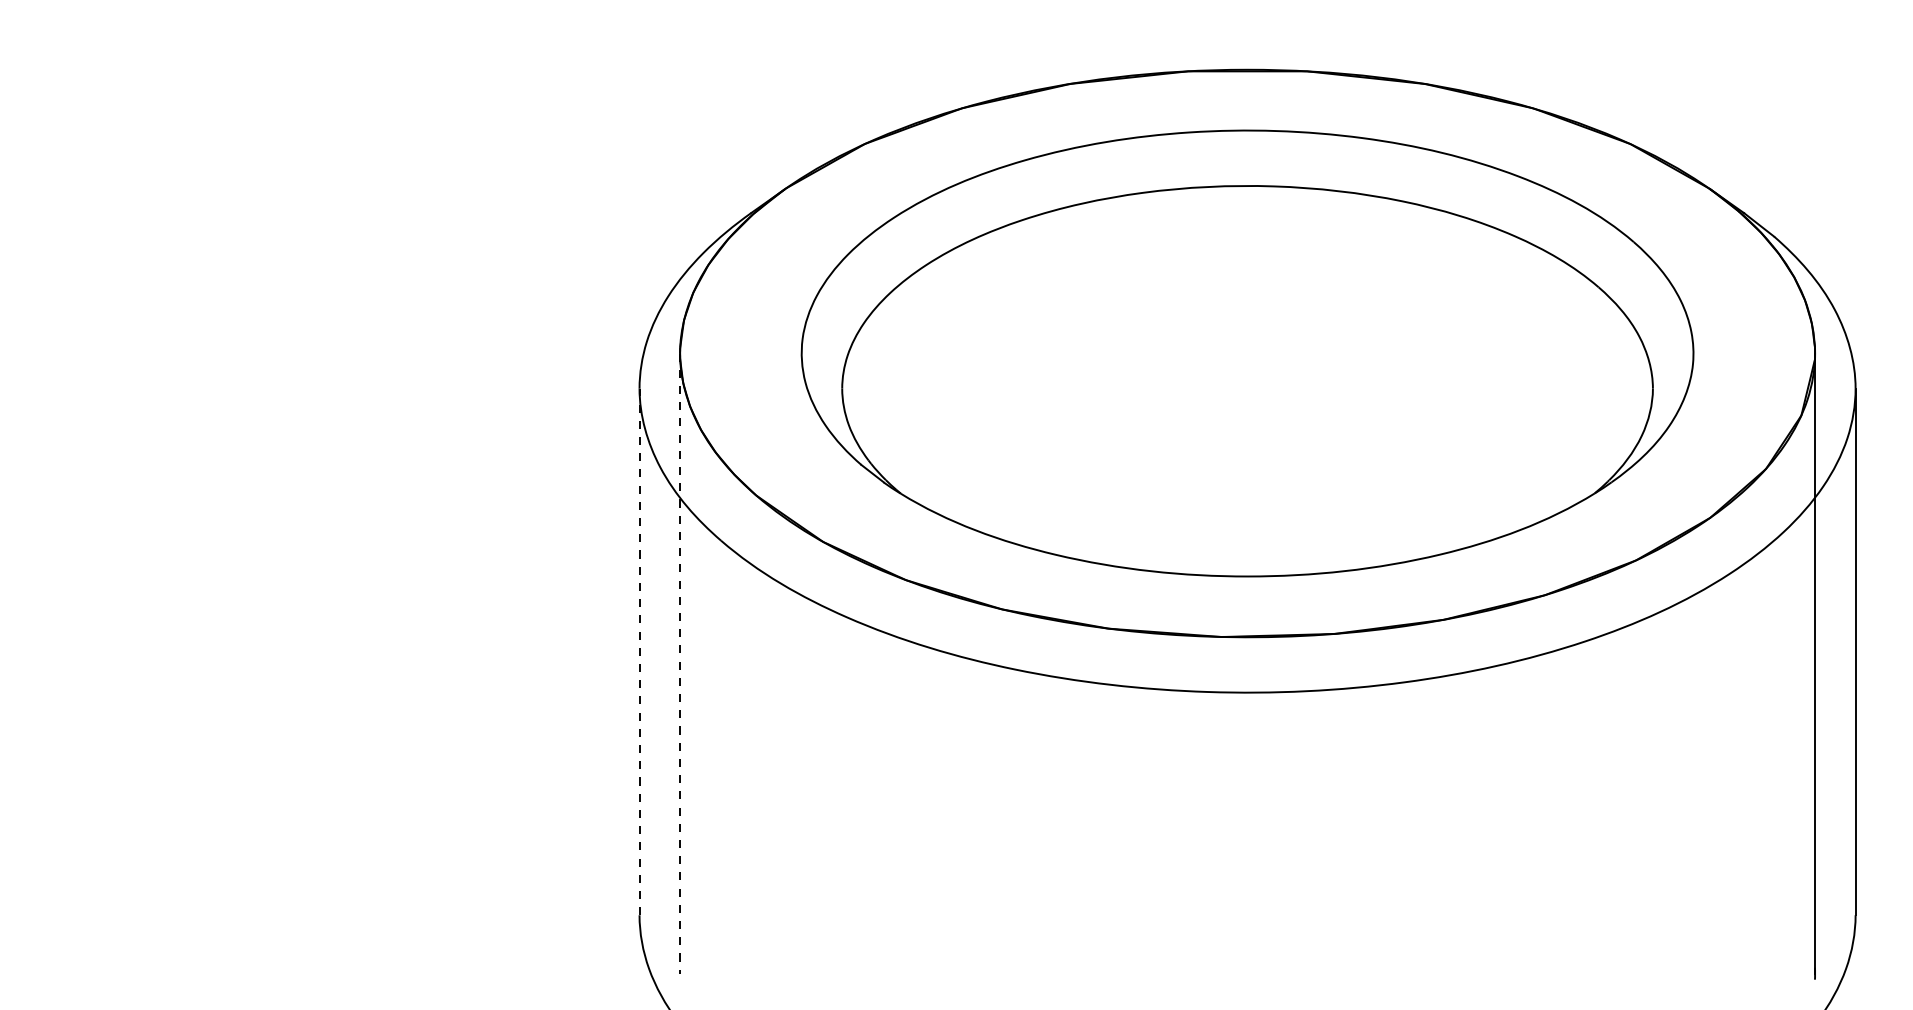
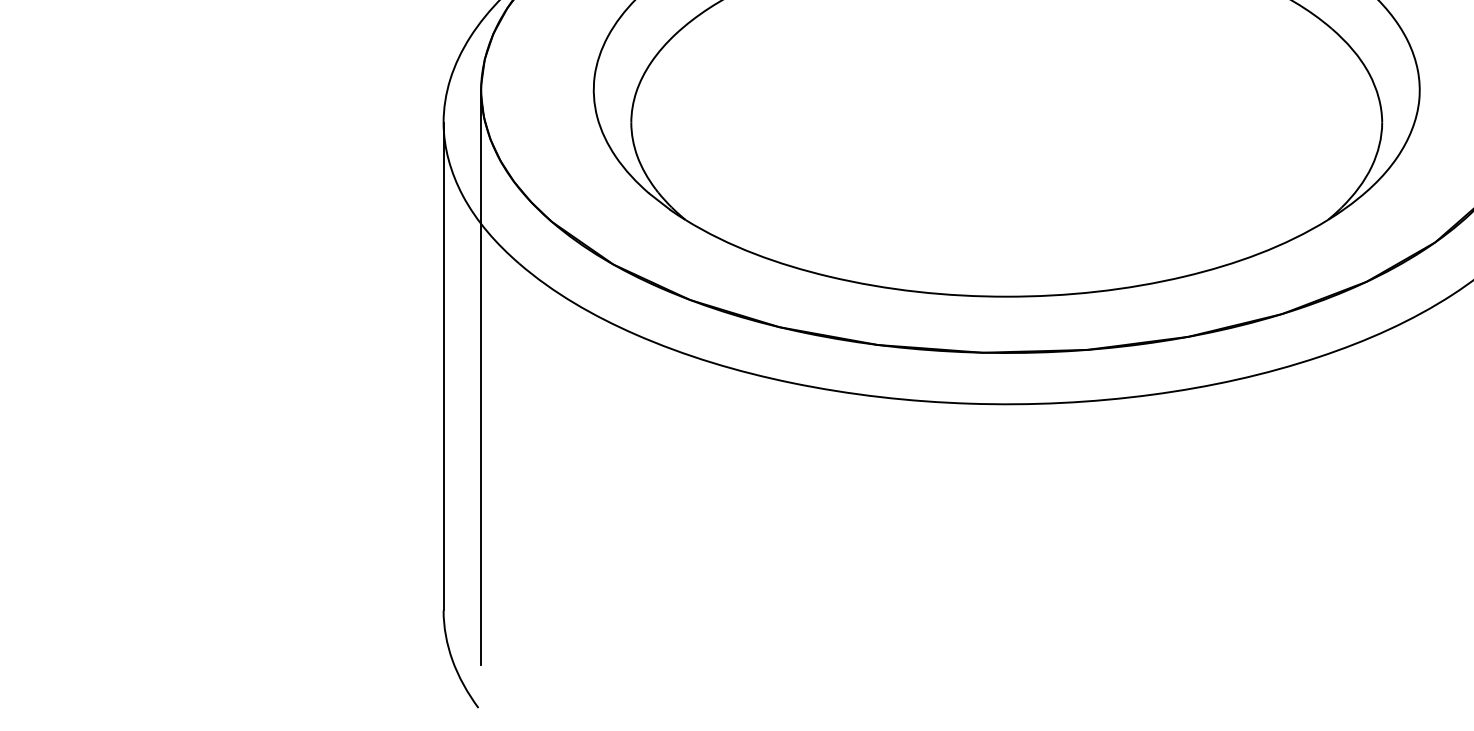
line: (639, 651) -> (443, 366), dashed -> solid
line: (680, 664) -> (481, 378), dashed -> solid

